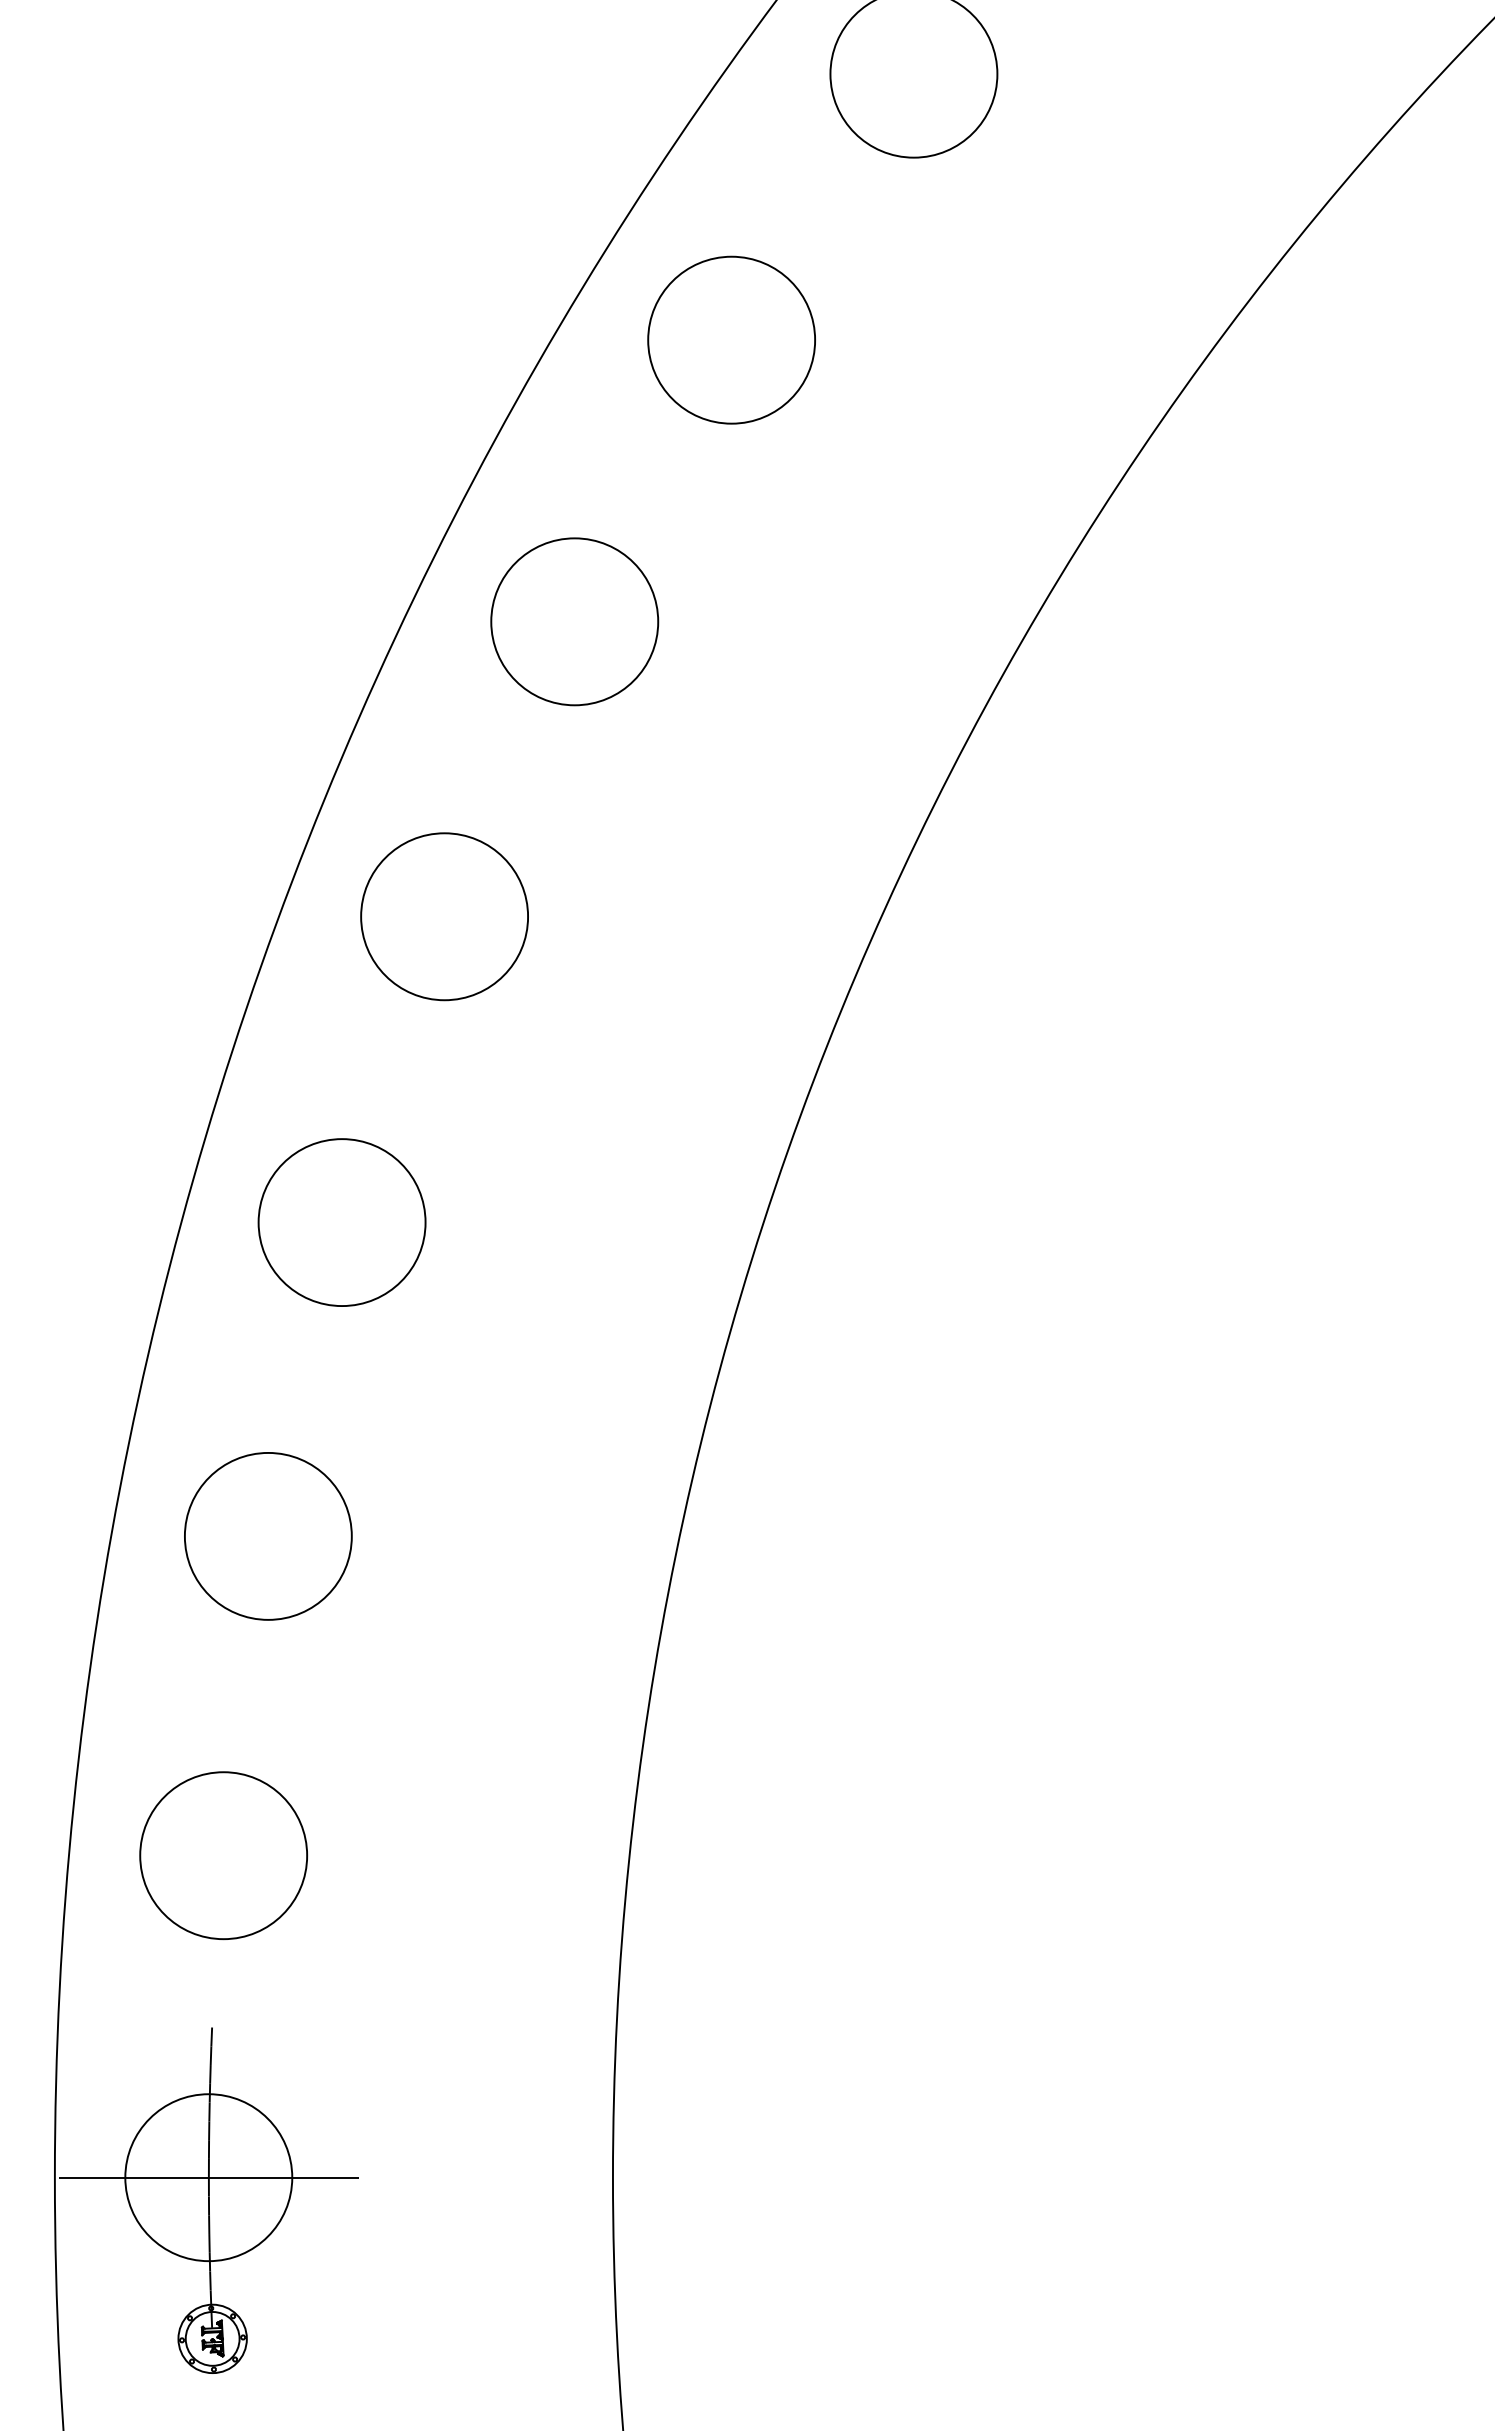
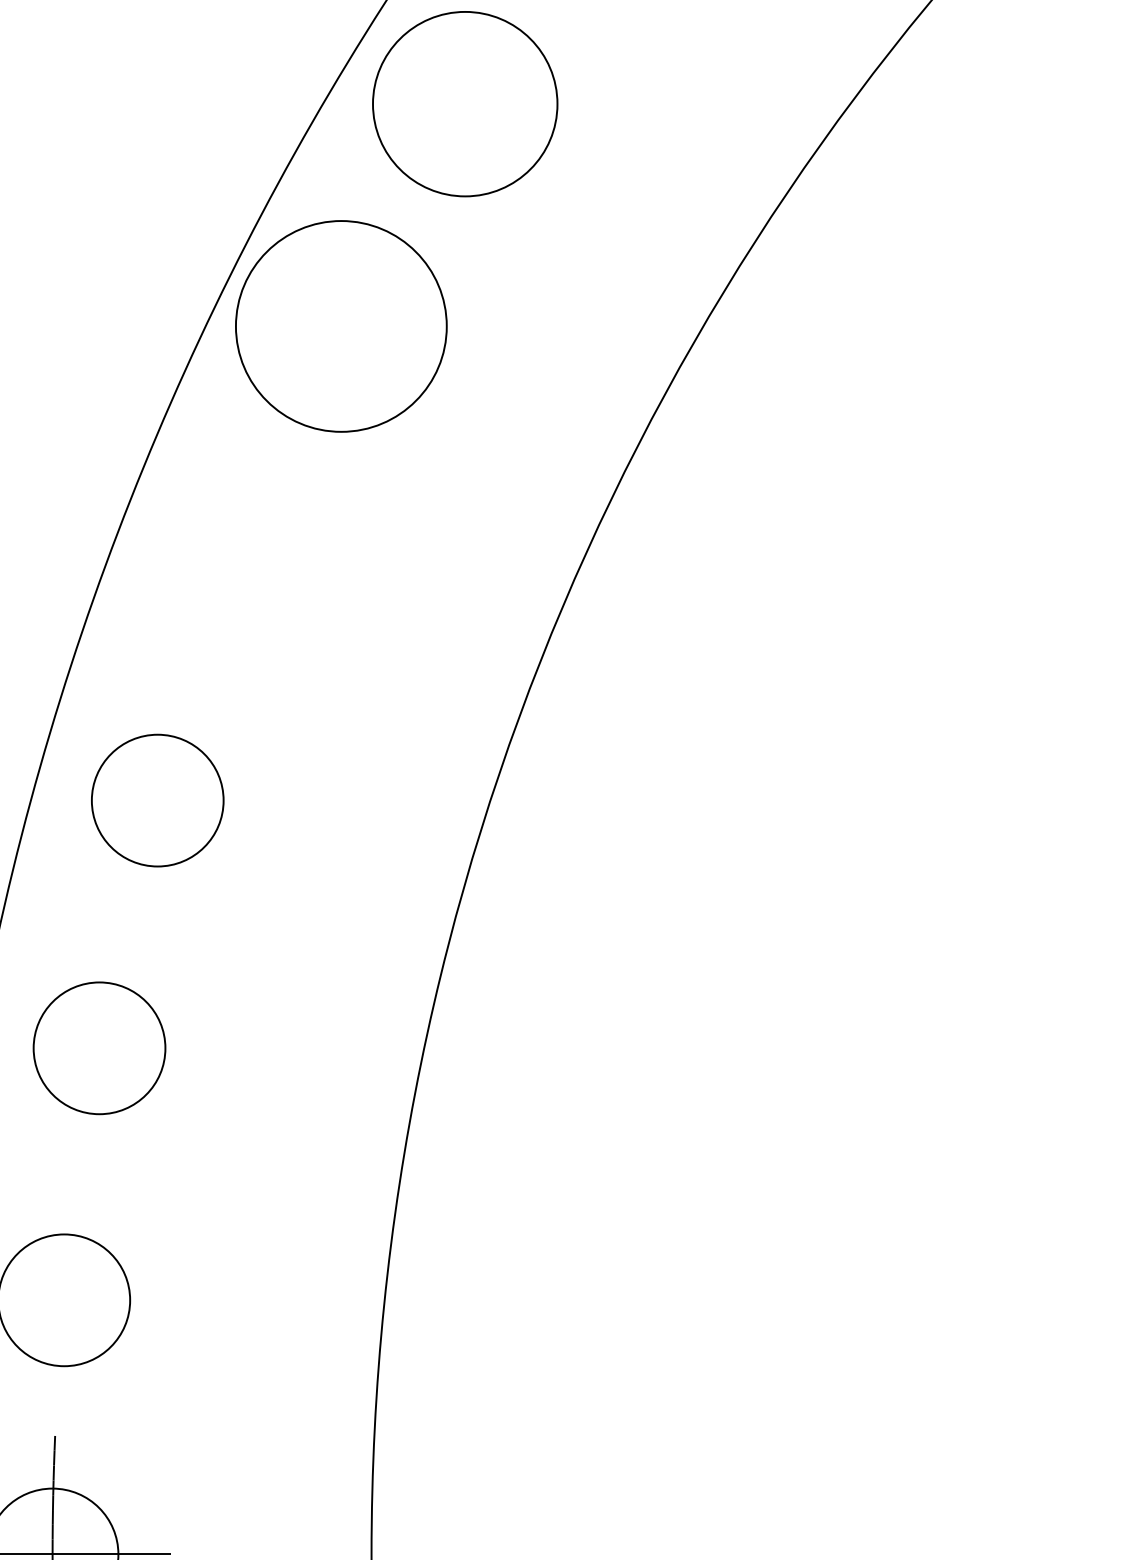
circle: (731, 339) -> (465, 103), size x1.4
circle: (574, 621) -> (341, 326), size x1.6
circle: (444, 916) -> (238, 559), removed

